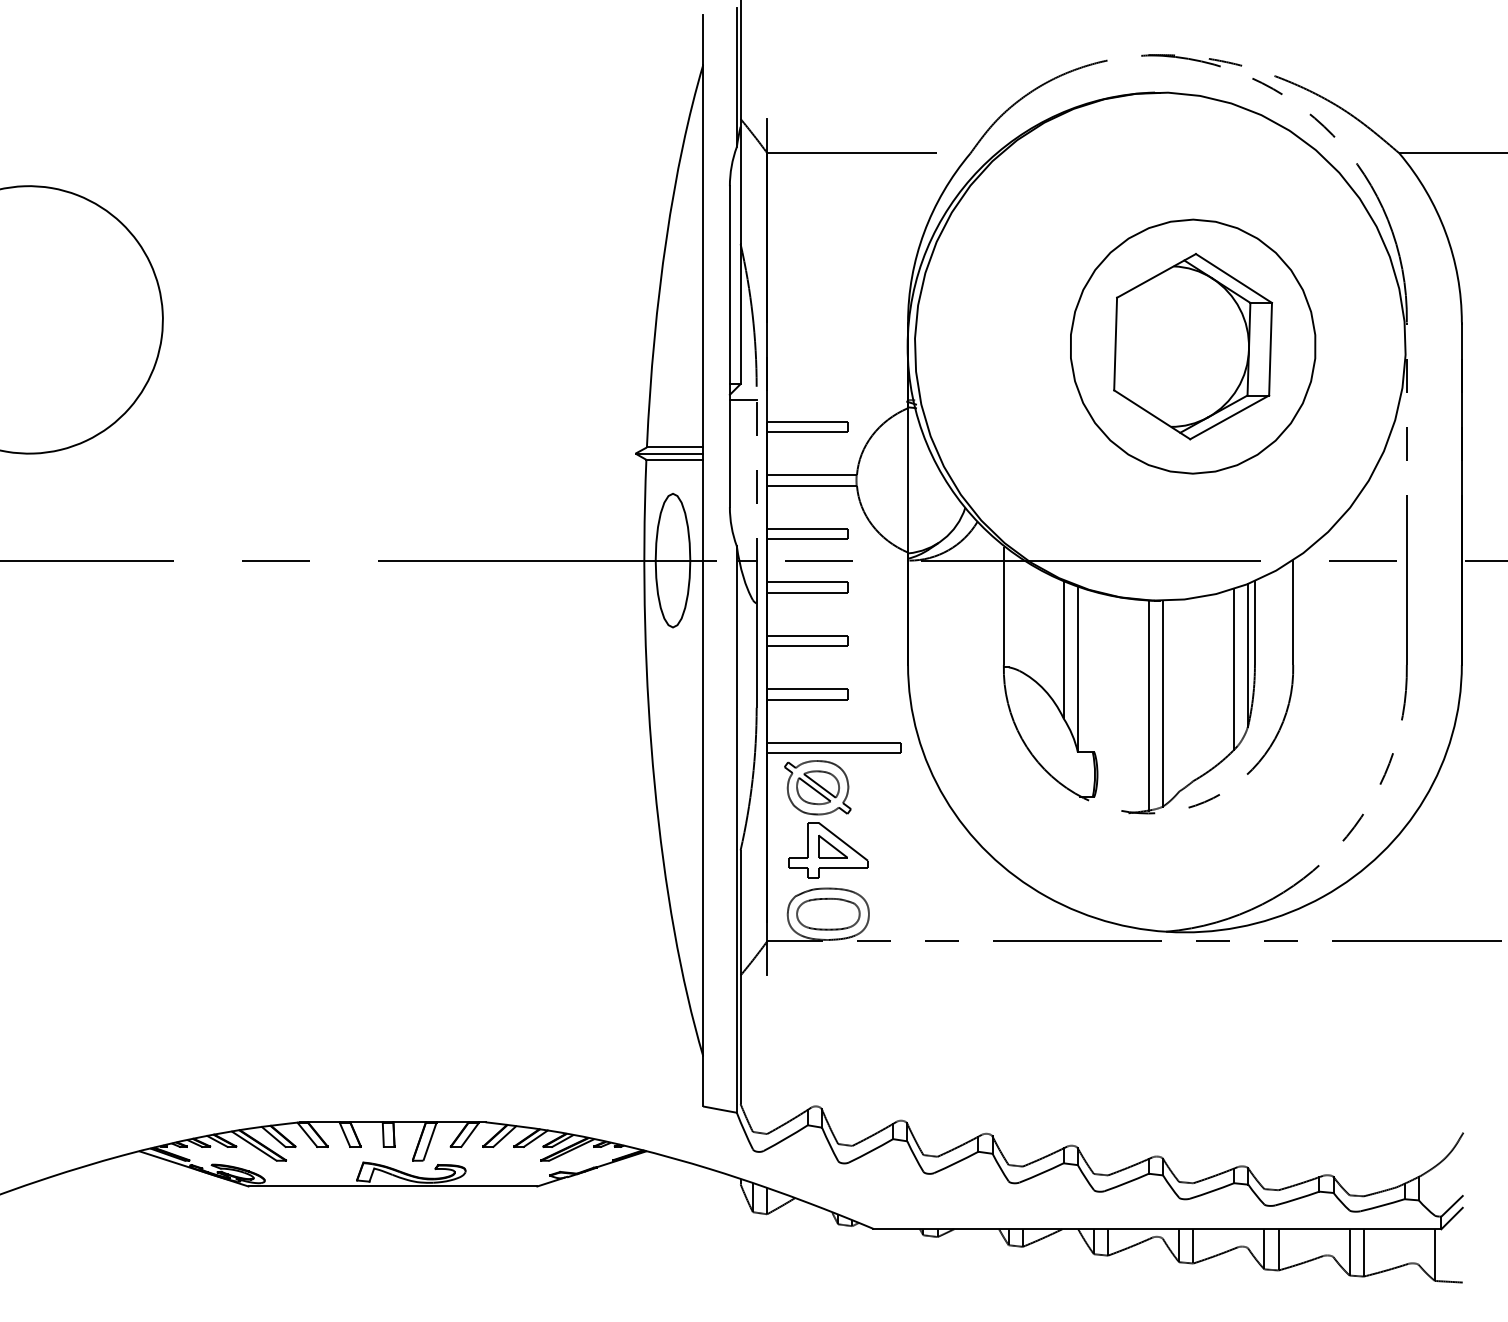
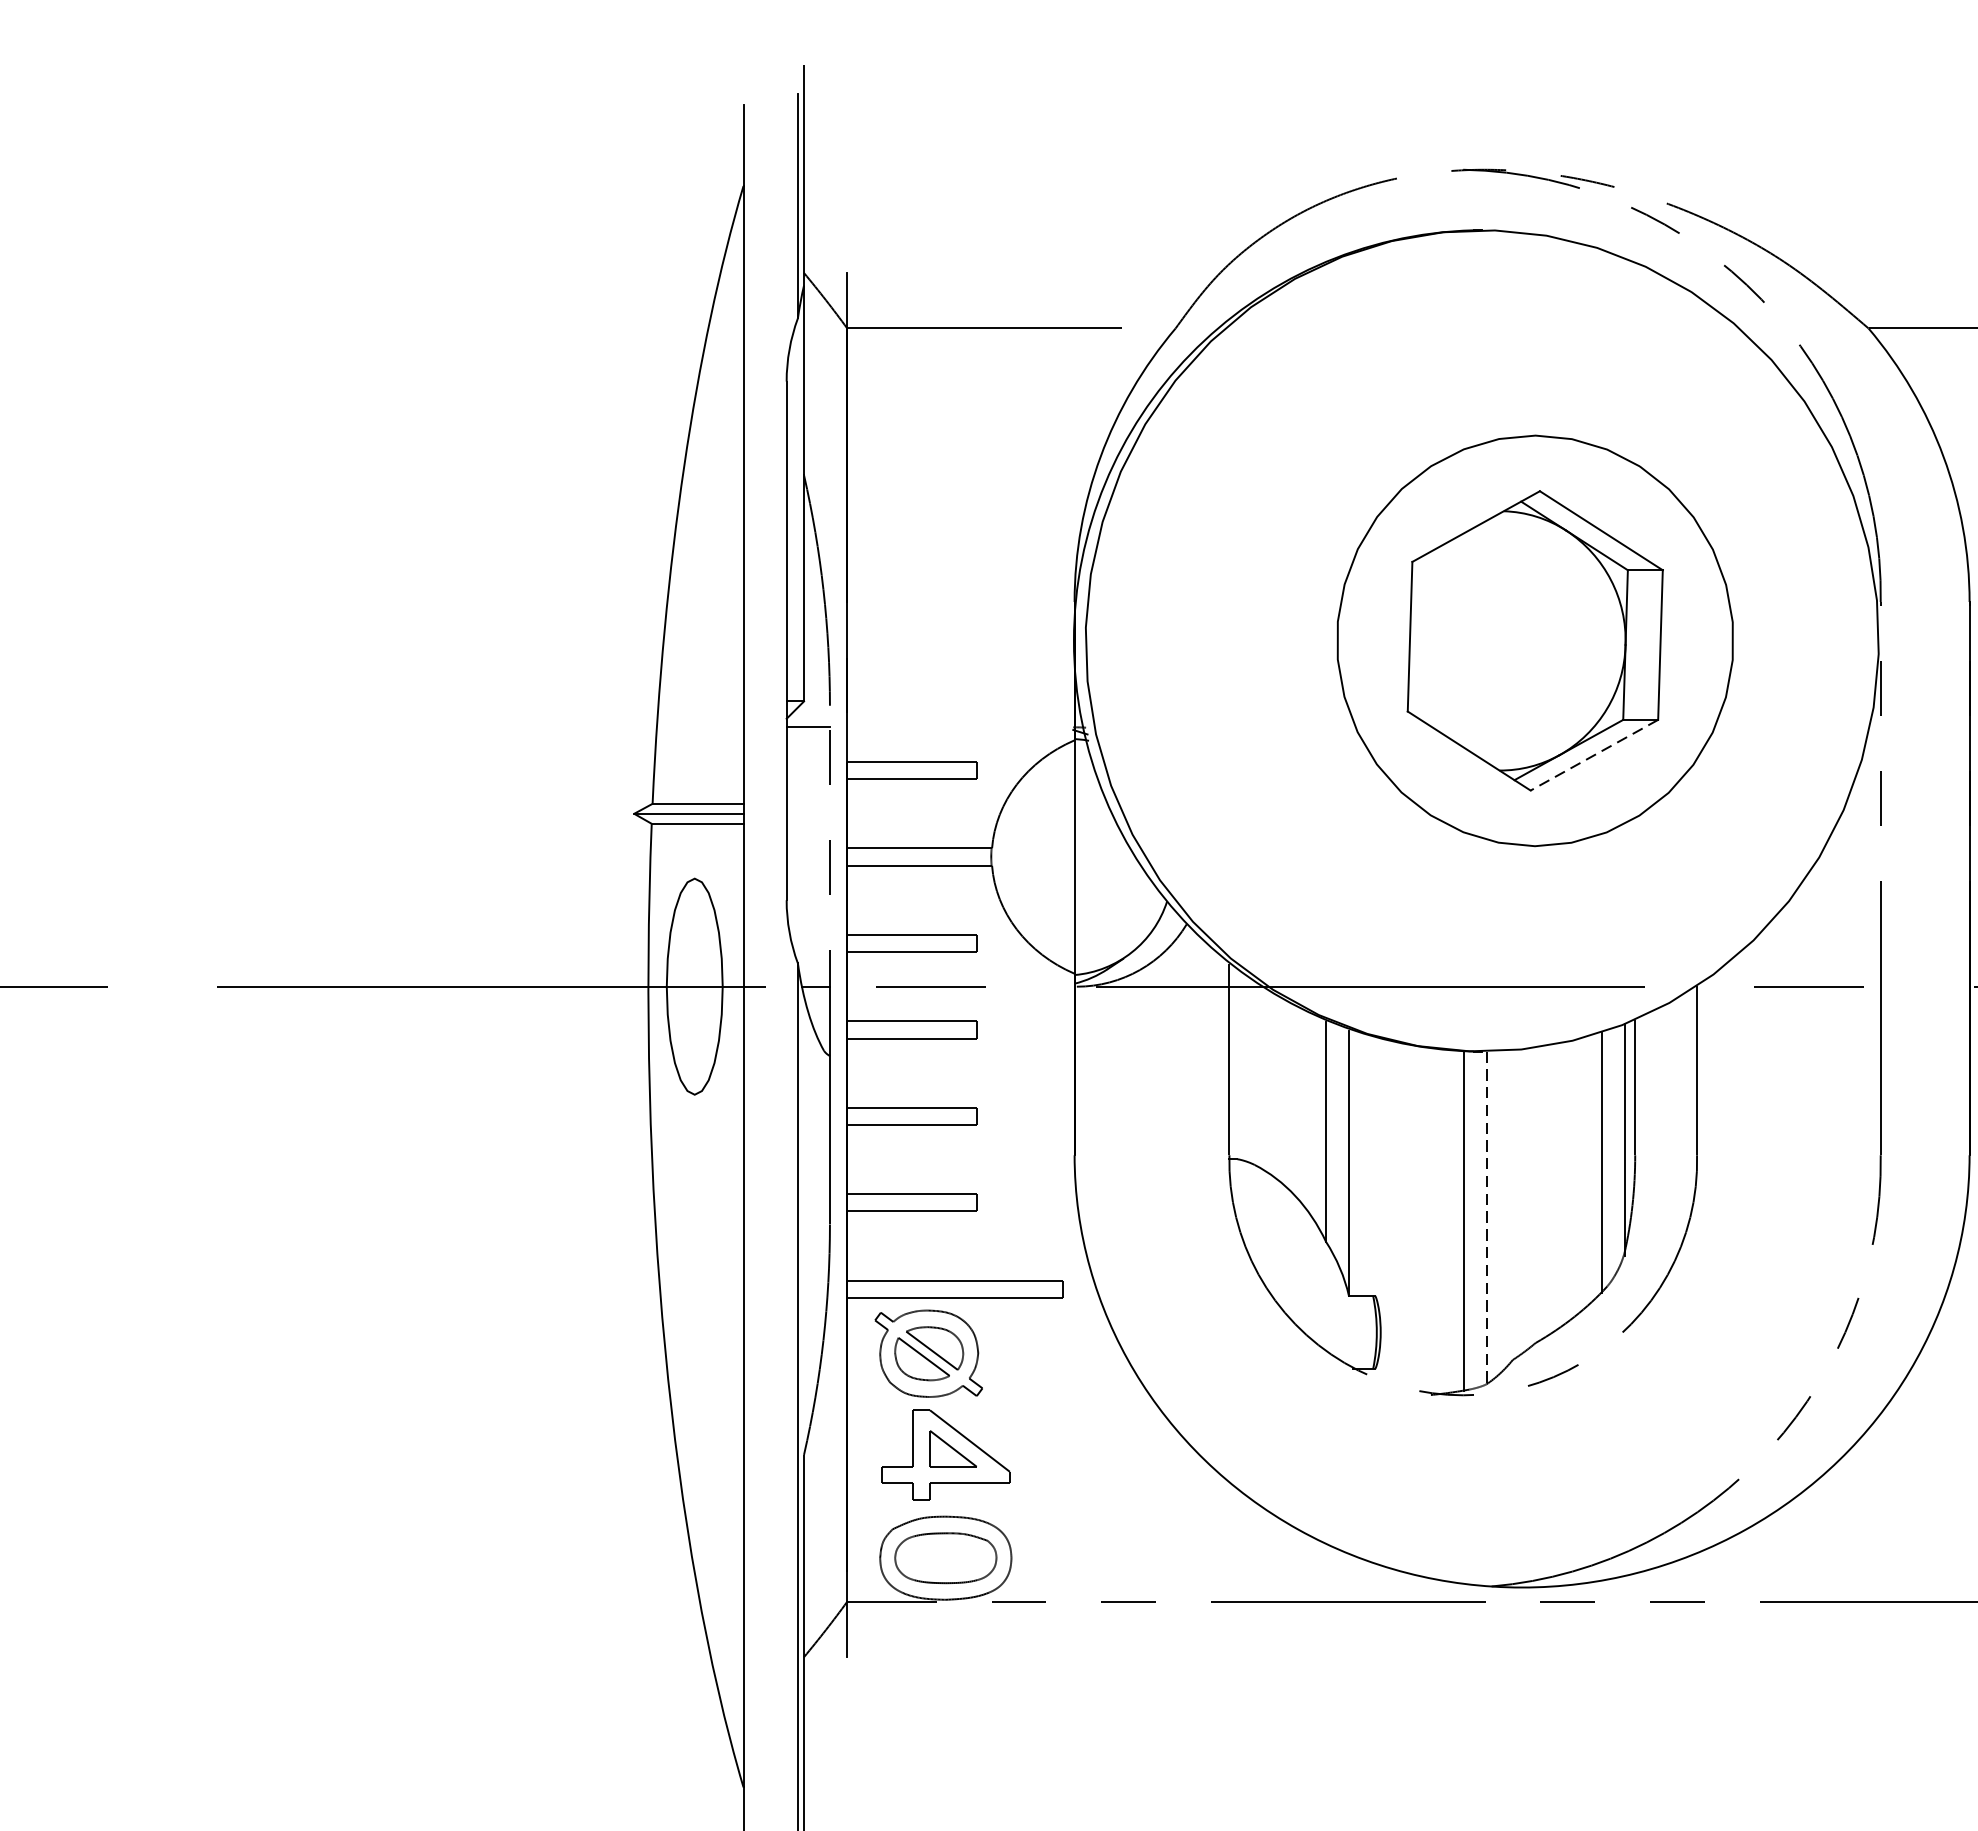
line: (1229, 417) -> (1594, 755), solid -> dashed
line: (1163, 703) -> (1487, 1217), solid -> dashed

